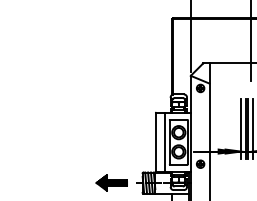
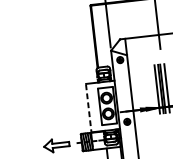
line: (165, 141) -> (96, 106), removed
line: (155, 142) -> (88, 108), solid -> dashed
hatch: (111, 182) -> (56, 145), removed

